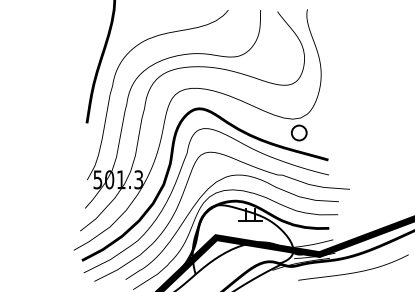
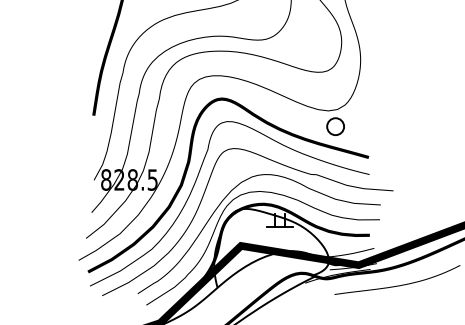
text: (117, 179) -> (128, 179), 501.3 -> 828.5

